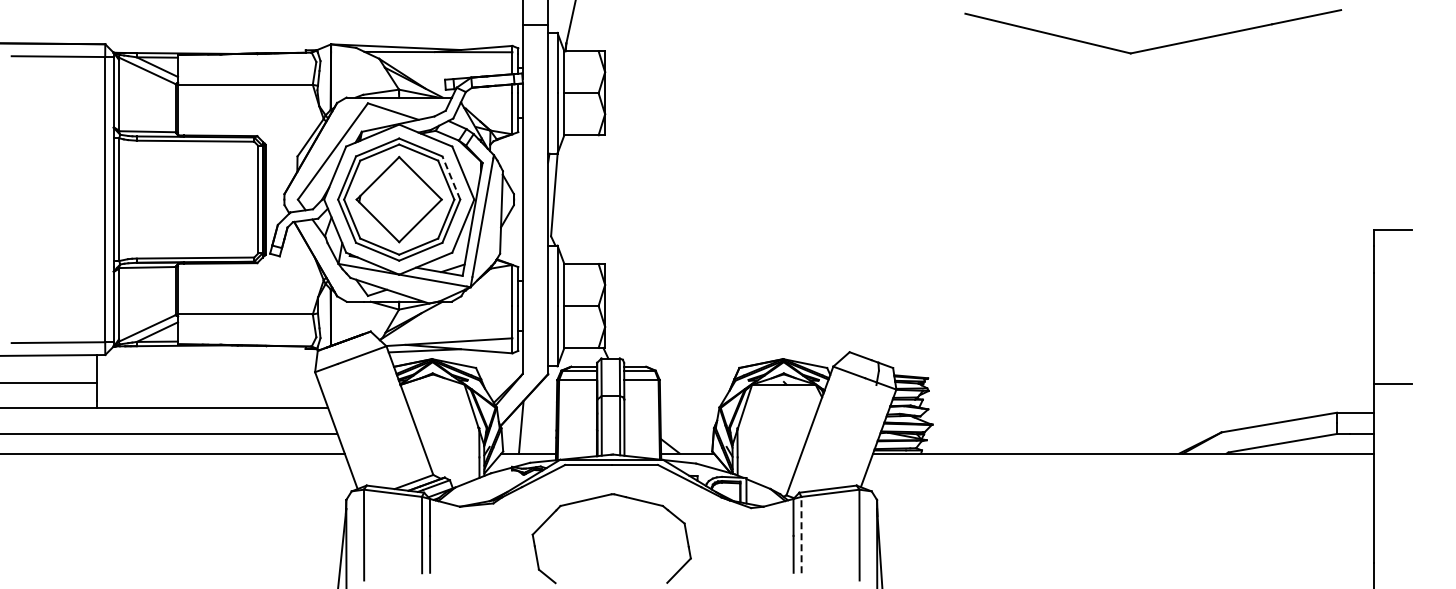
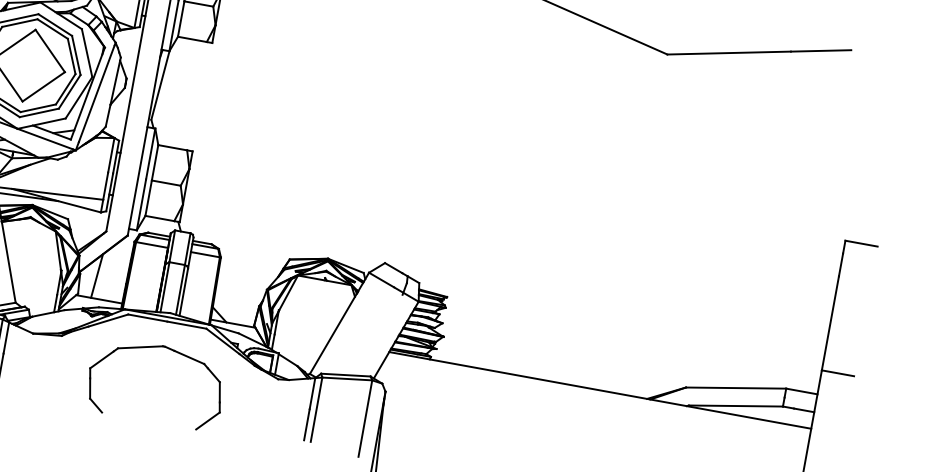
line: (451, 177) -> (76, 55), dashed -> solid
line: (801, 534) -> (316, 409), dashed -> solid

